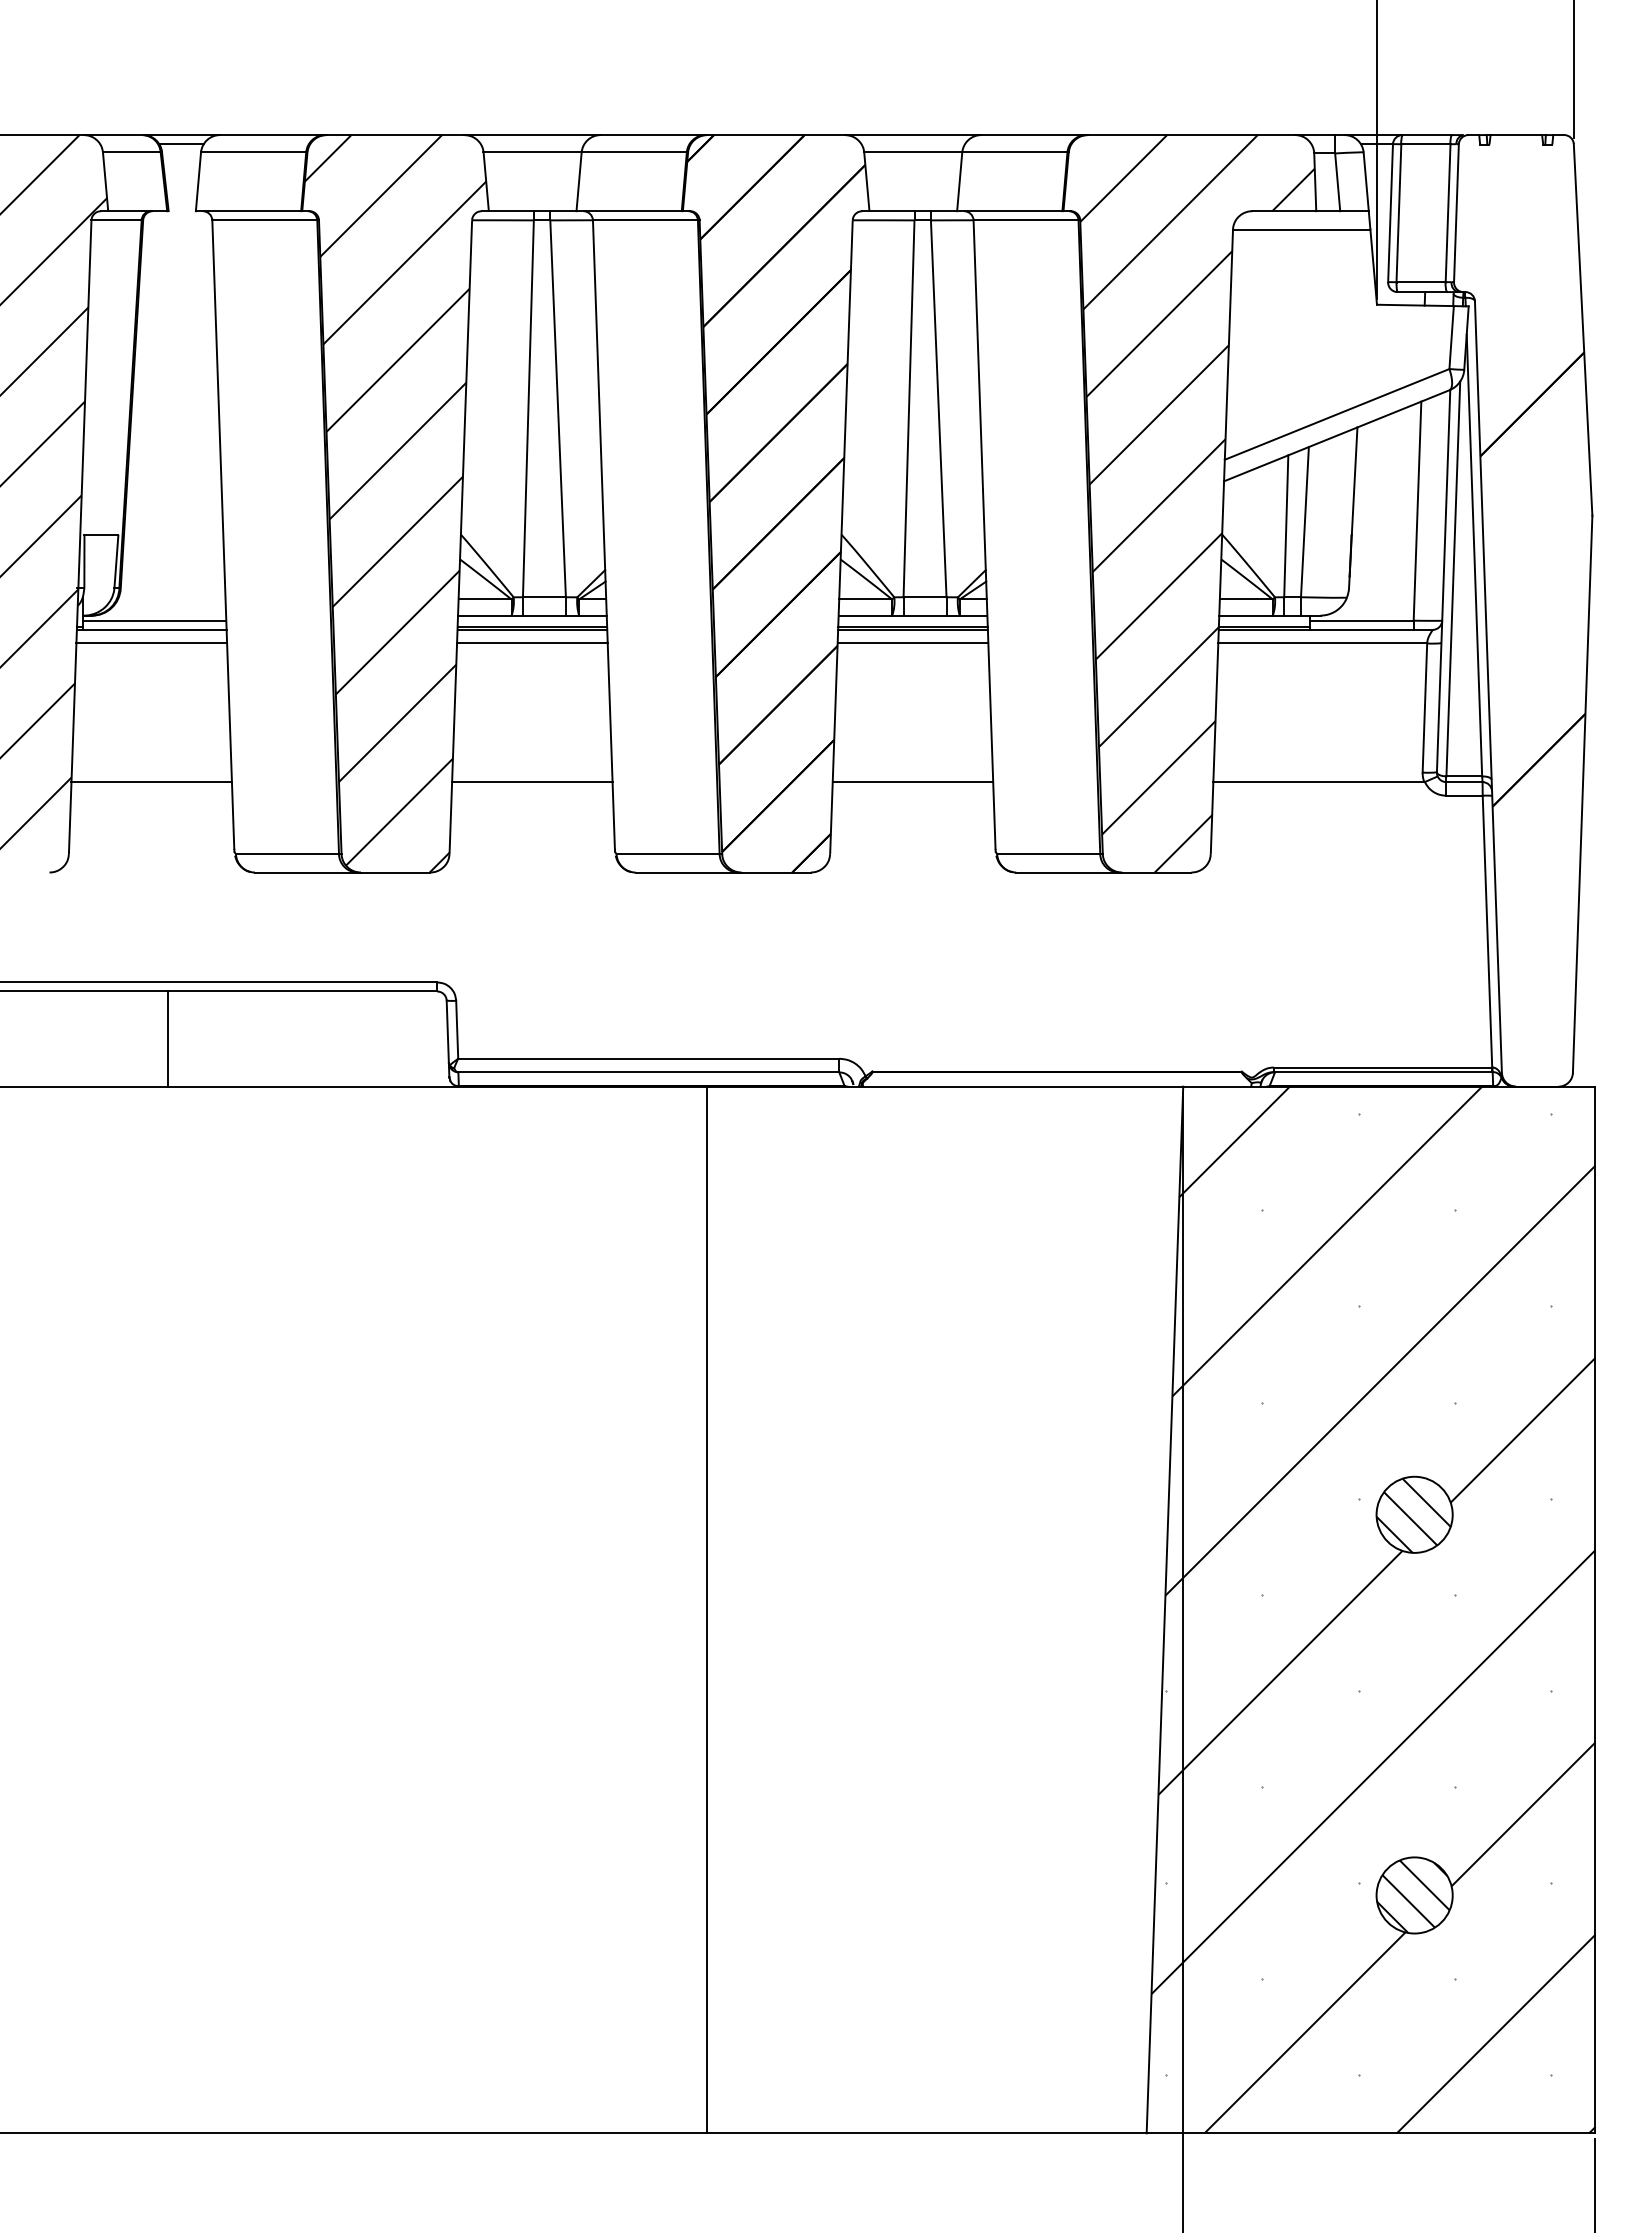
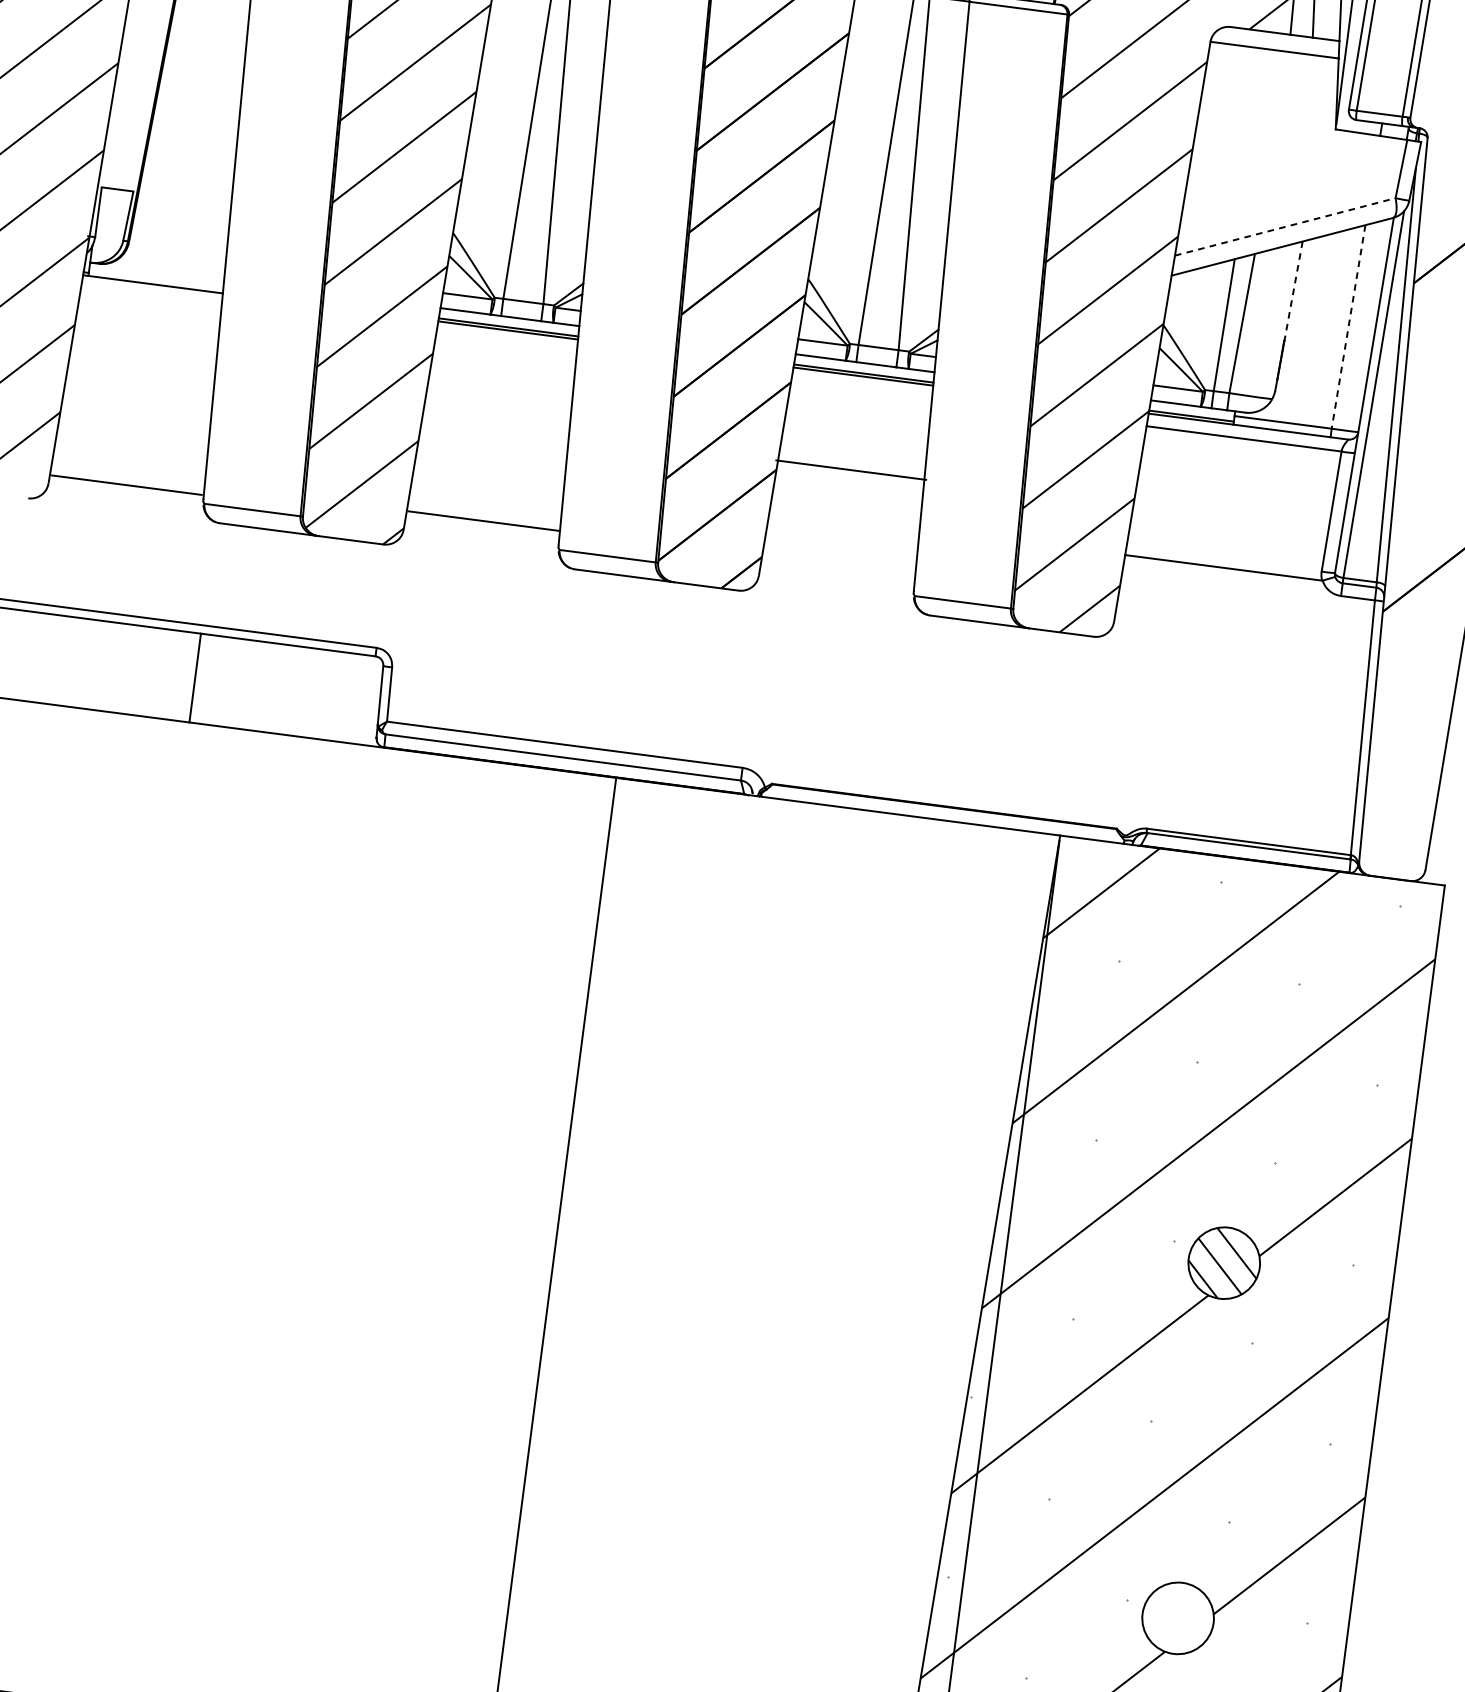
line: (1337, 414) -> (1285, 227), solid -> dashed
line: (1354, 481) -> (1293, 291), solid -> dashed
line: (1417, 511) -> (1348, 327), solid -> dashed
line: (154, 620) -> (156, 275), removed
line: (151, 643) -> (151, 297), removed
line: (532, 643) -> (506, 343), removed
line: (912, 643) -> (861, 389), removed
line: (151, 782) -> (126, 485), moved
line: (532, 782) -> (483, 521), moved
line: (912, 782) -> (850, 470), moved
line: (168, 1038) -> (195, 677), moved
hatch: (1413, 1896) -> (1176, 1619), removed

